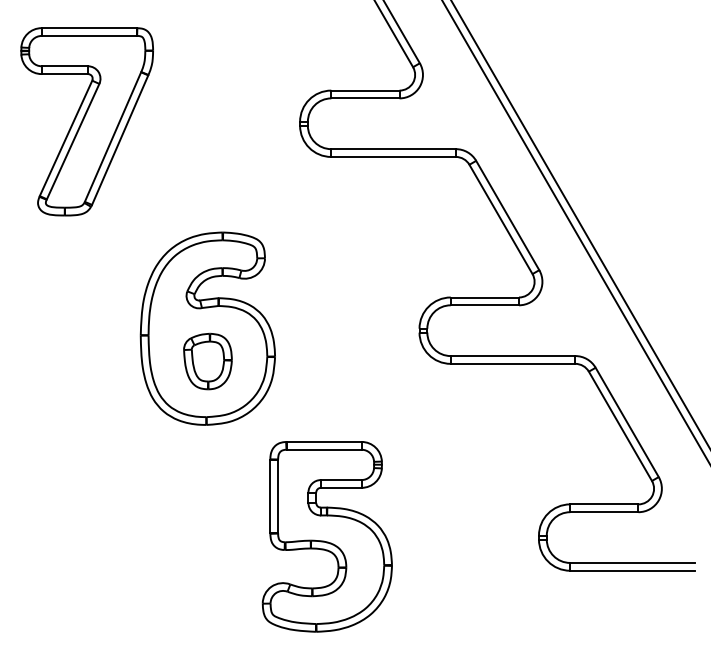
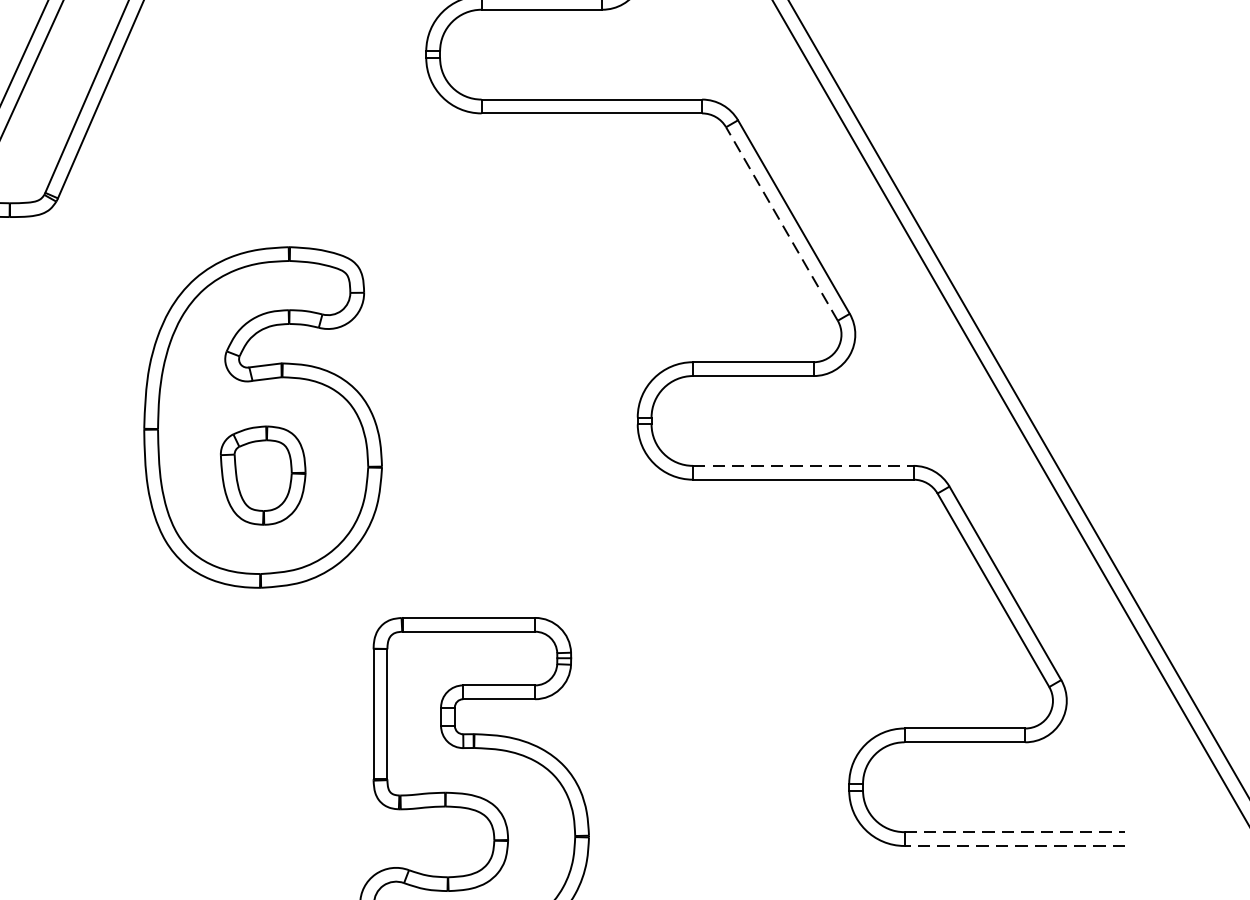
line: (500, 219) -> (781, 224), solid -> dashed
line: (513, 356) -> (804, 466), solid -> dashed
line: (633, 562) -> (1016, 831), solid -> dashed
line: (632, 570) -> (1014, 845), solid -> dashed

